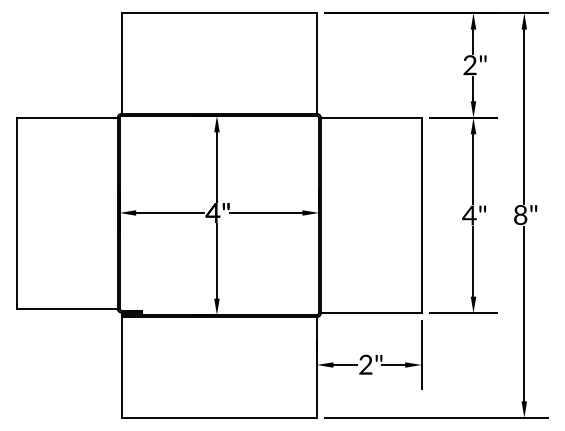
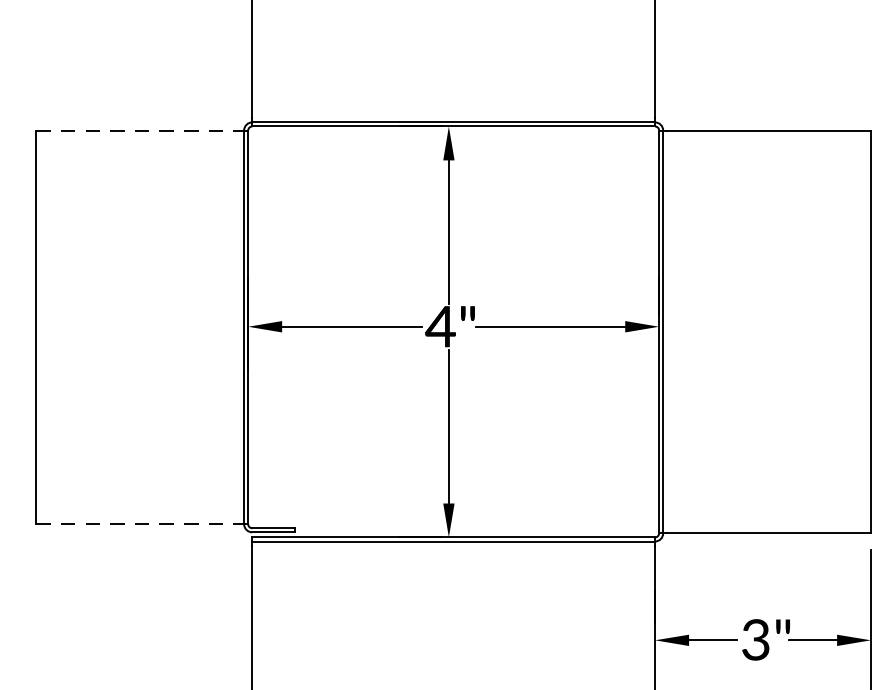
line: (66, 117) -> (138, 129), solid -> dashed
line: (66, 308) -> (138, 523), solid -> dashed
text: (365, 367) -> (755, 645), 2" -> 3"

